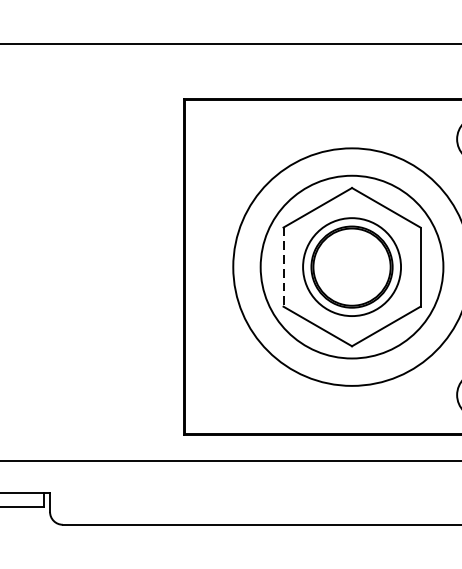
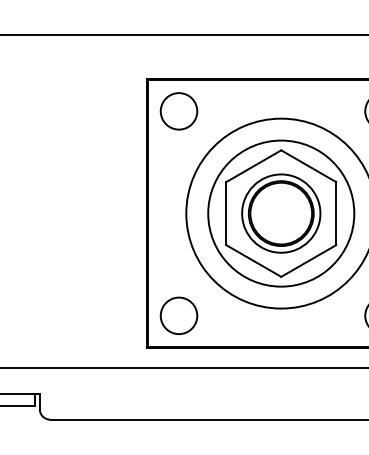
circle: (223, 139) -> (178, 111), added
line: (283, 266) -> (226, 213), dashed -> solid
circle: (223, 394) -> (178, 315), added

